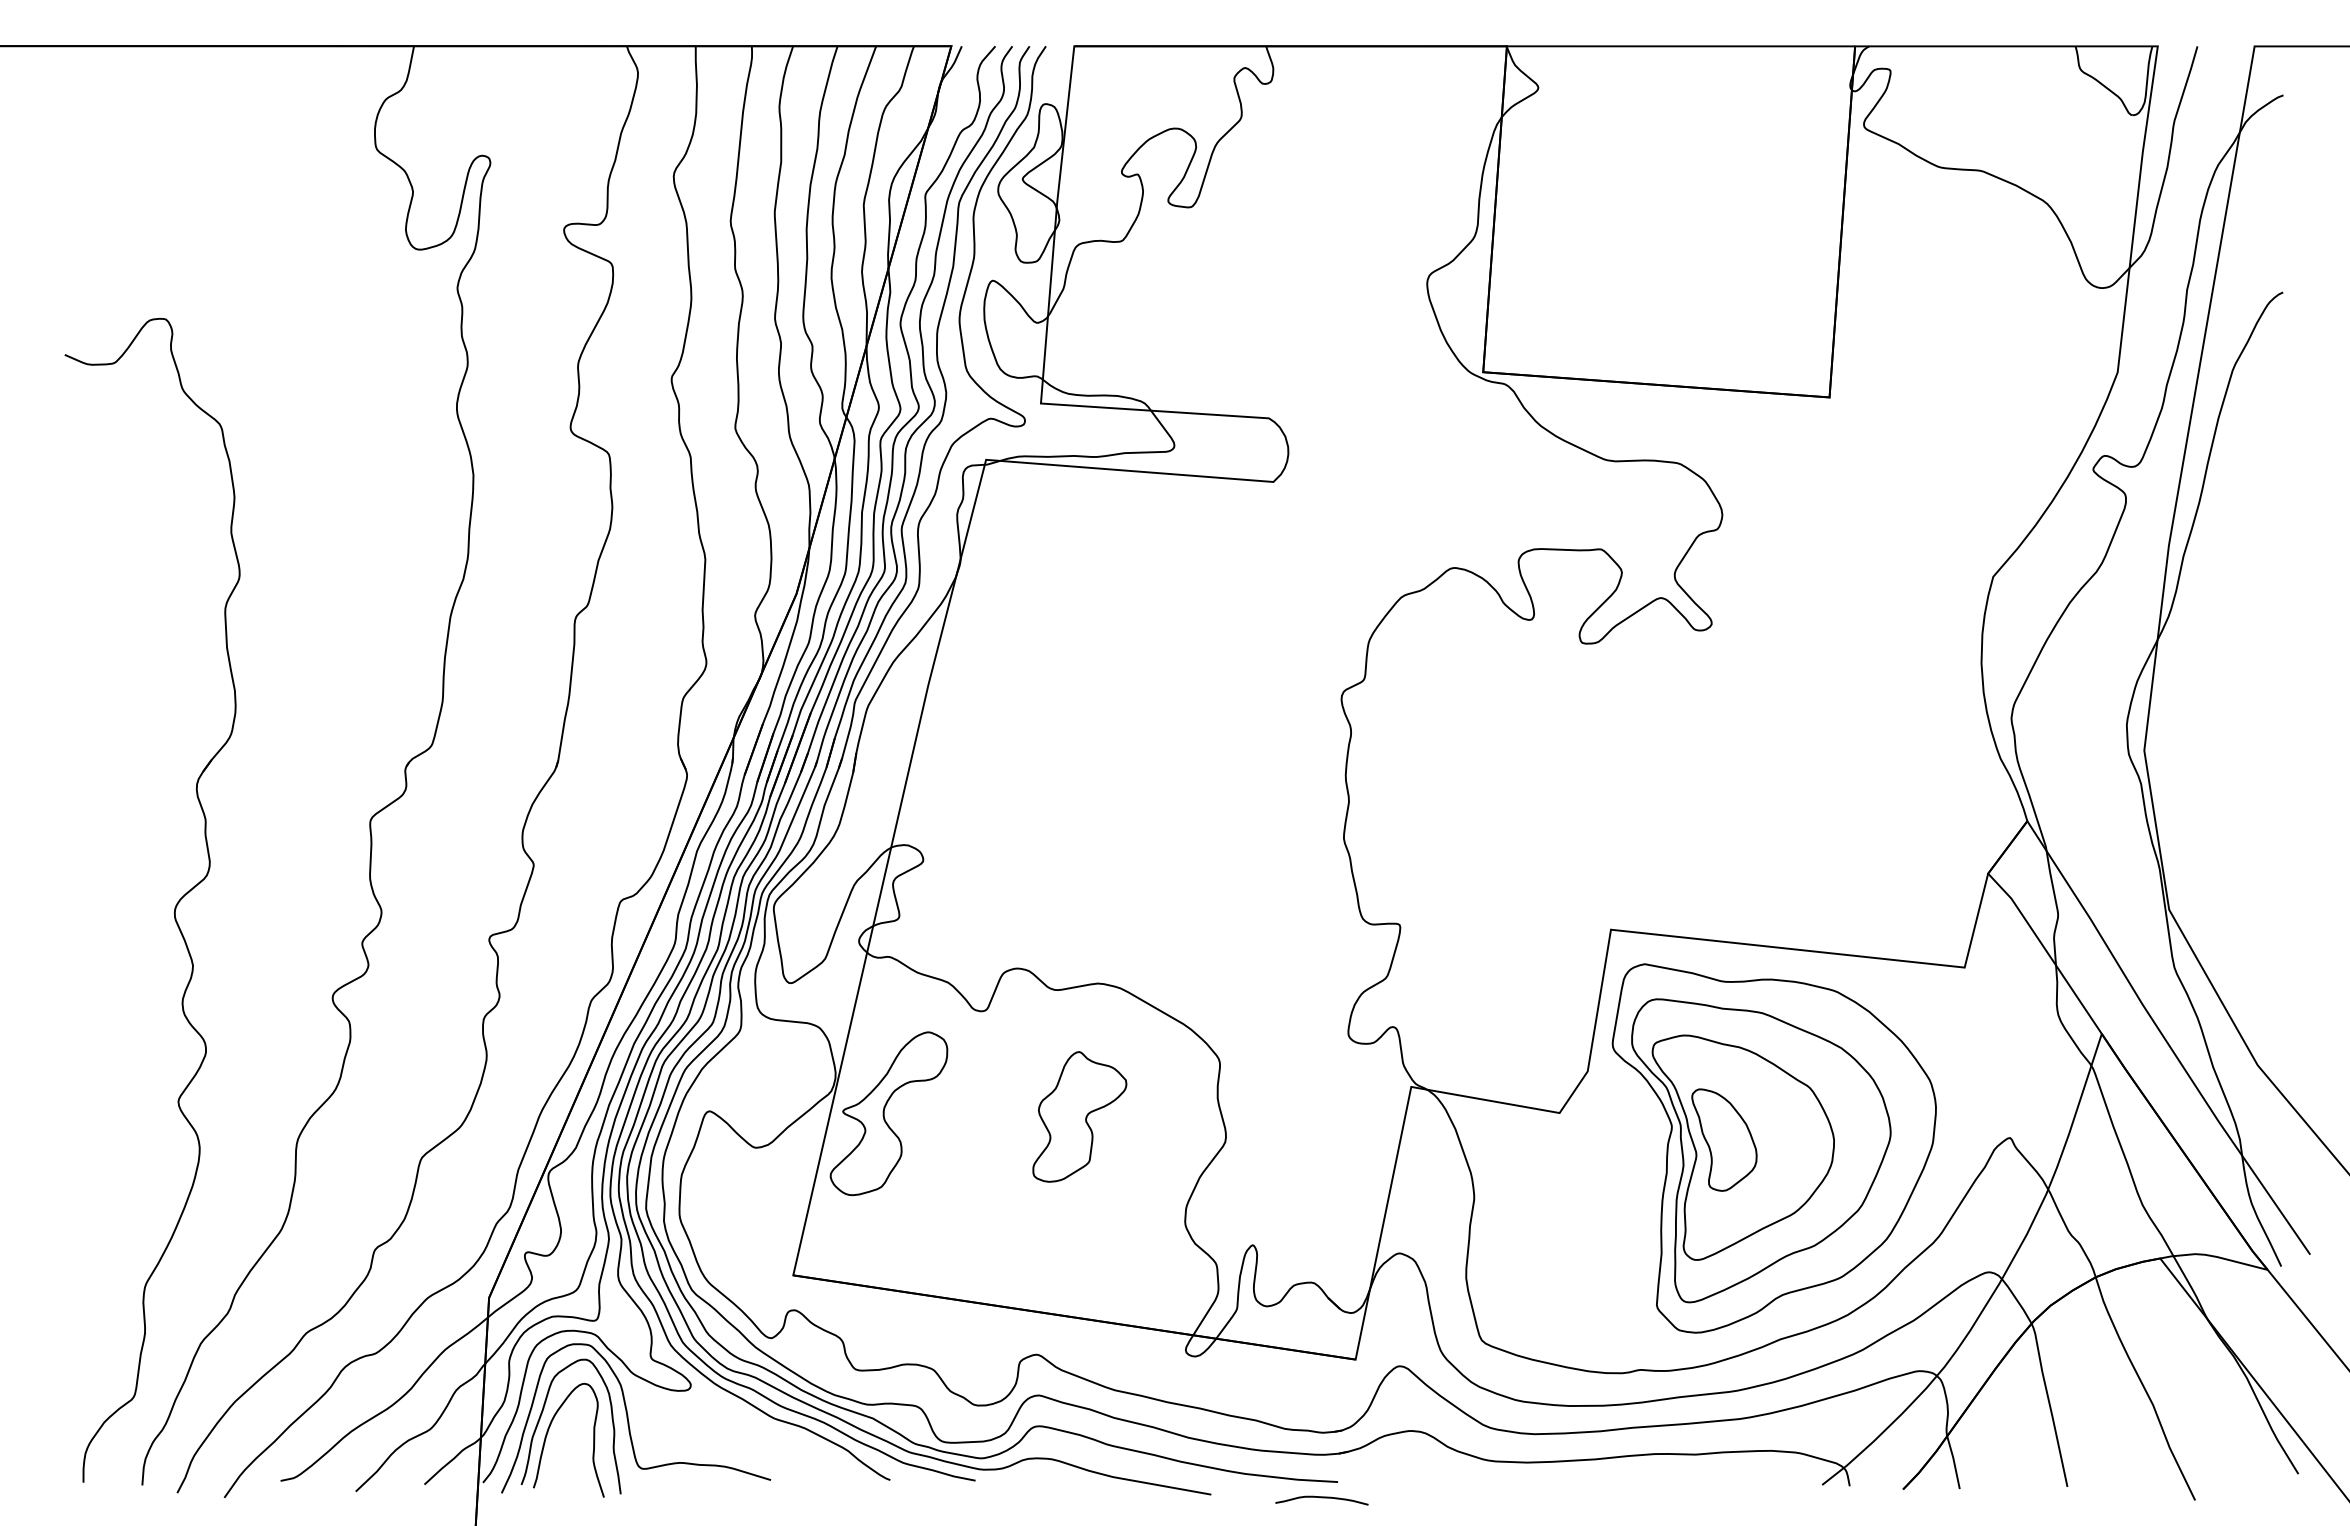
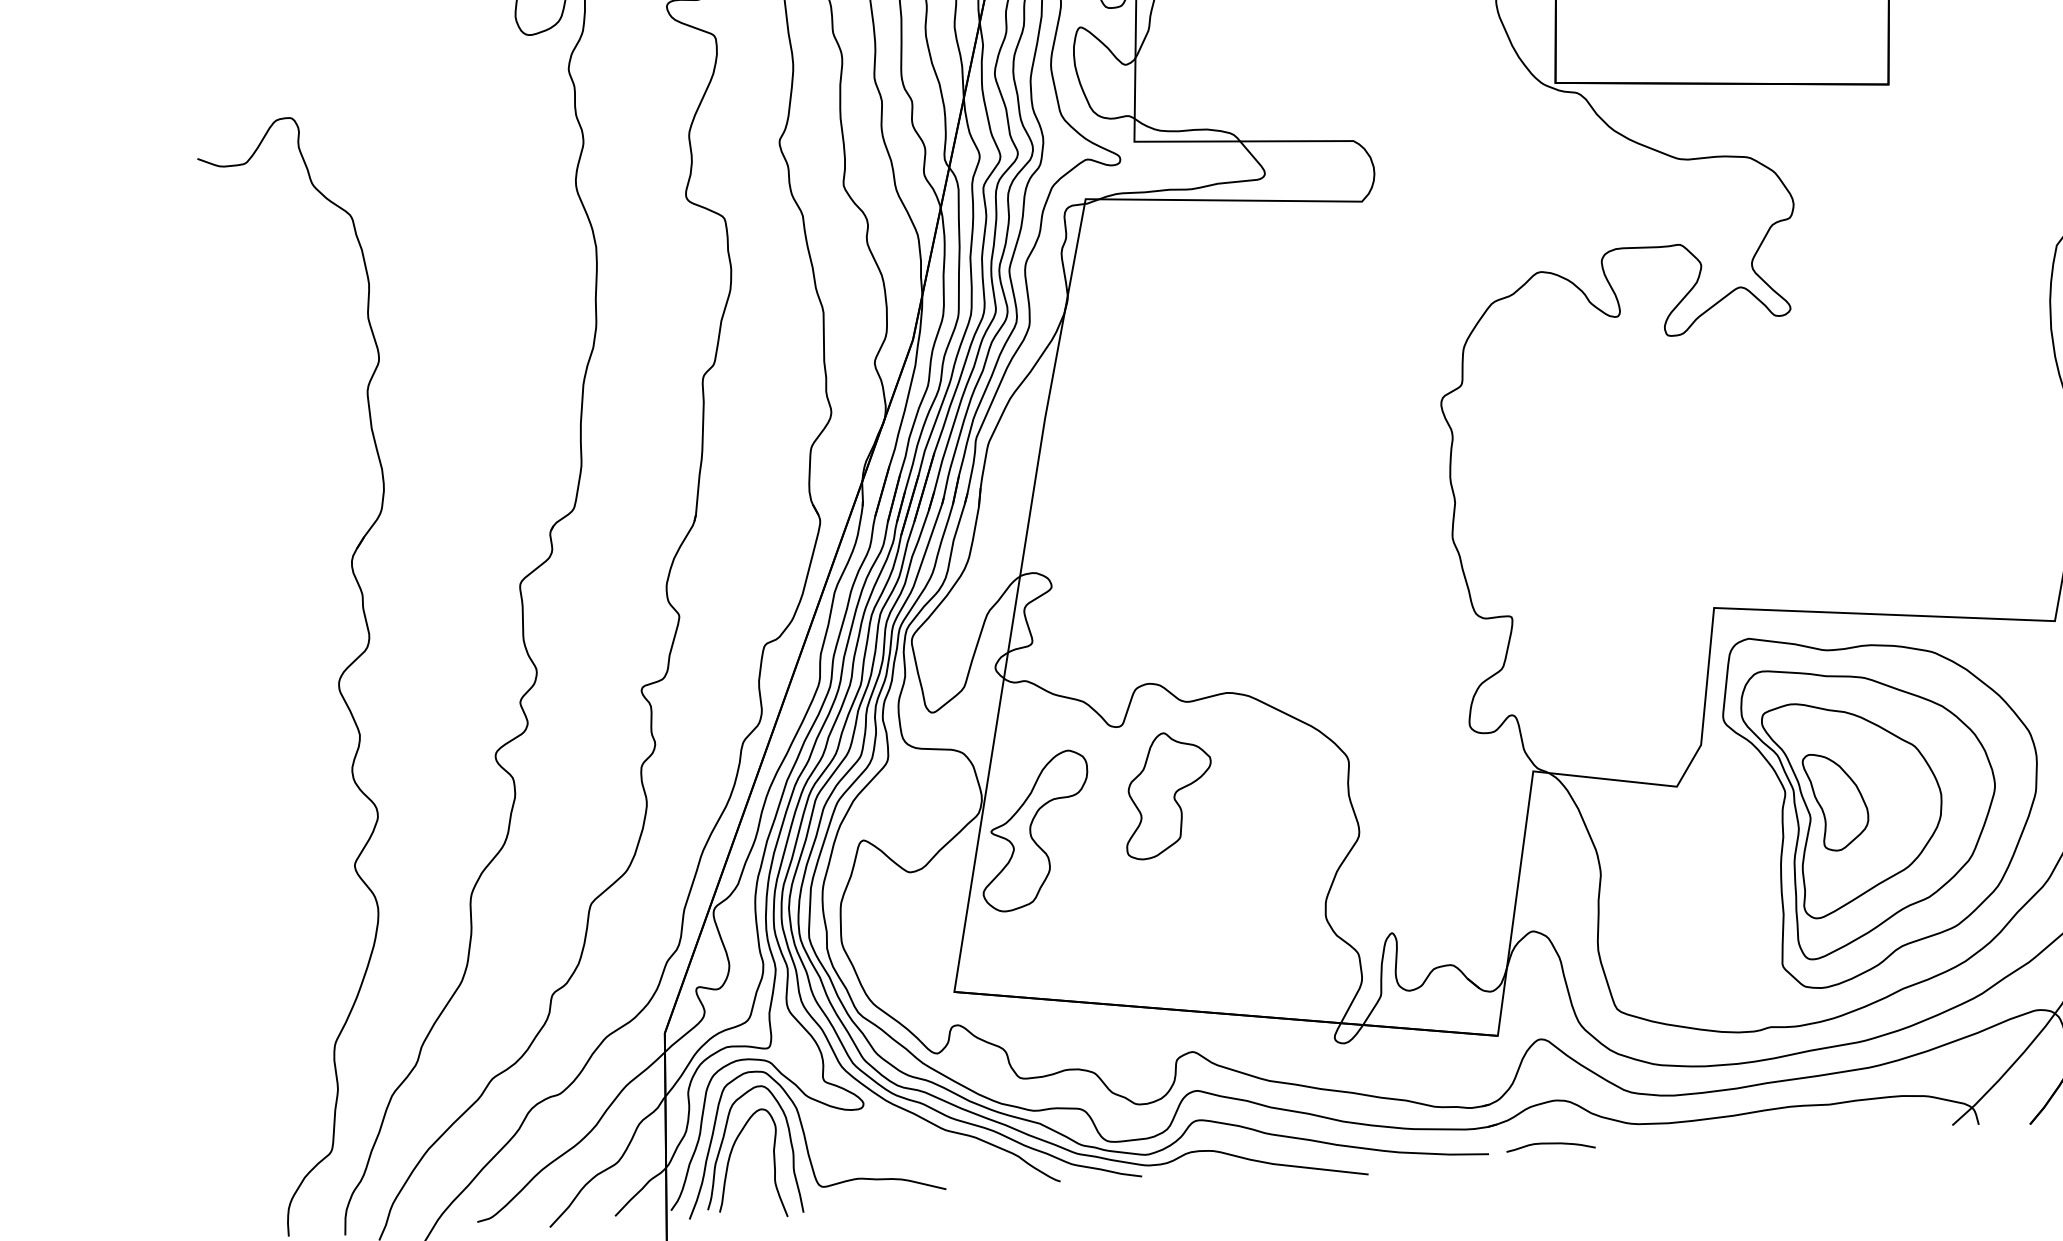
part: (1079, 1116) -> (1167, 794), moved
curve: (1321, 1498) -> (1550, 1144), moved

